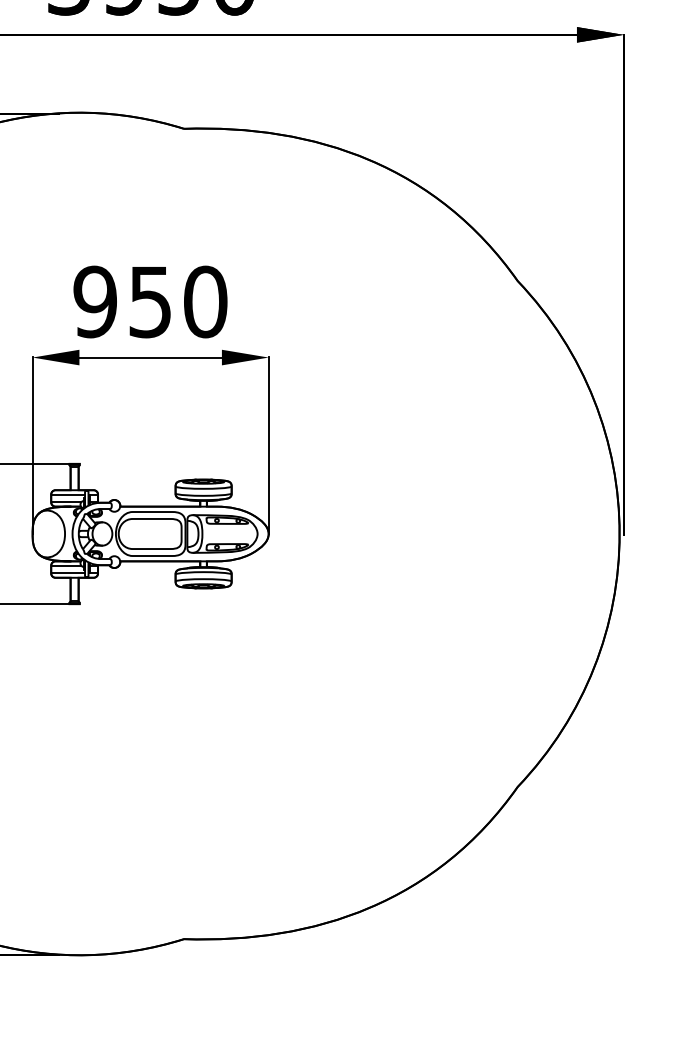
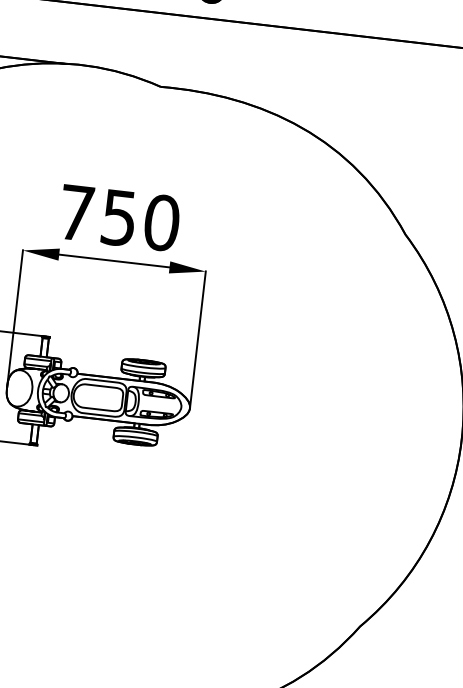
text: (94, 301) -> (75, 212), 950 -> 750

